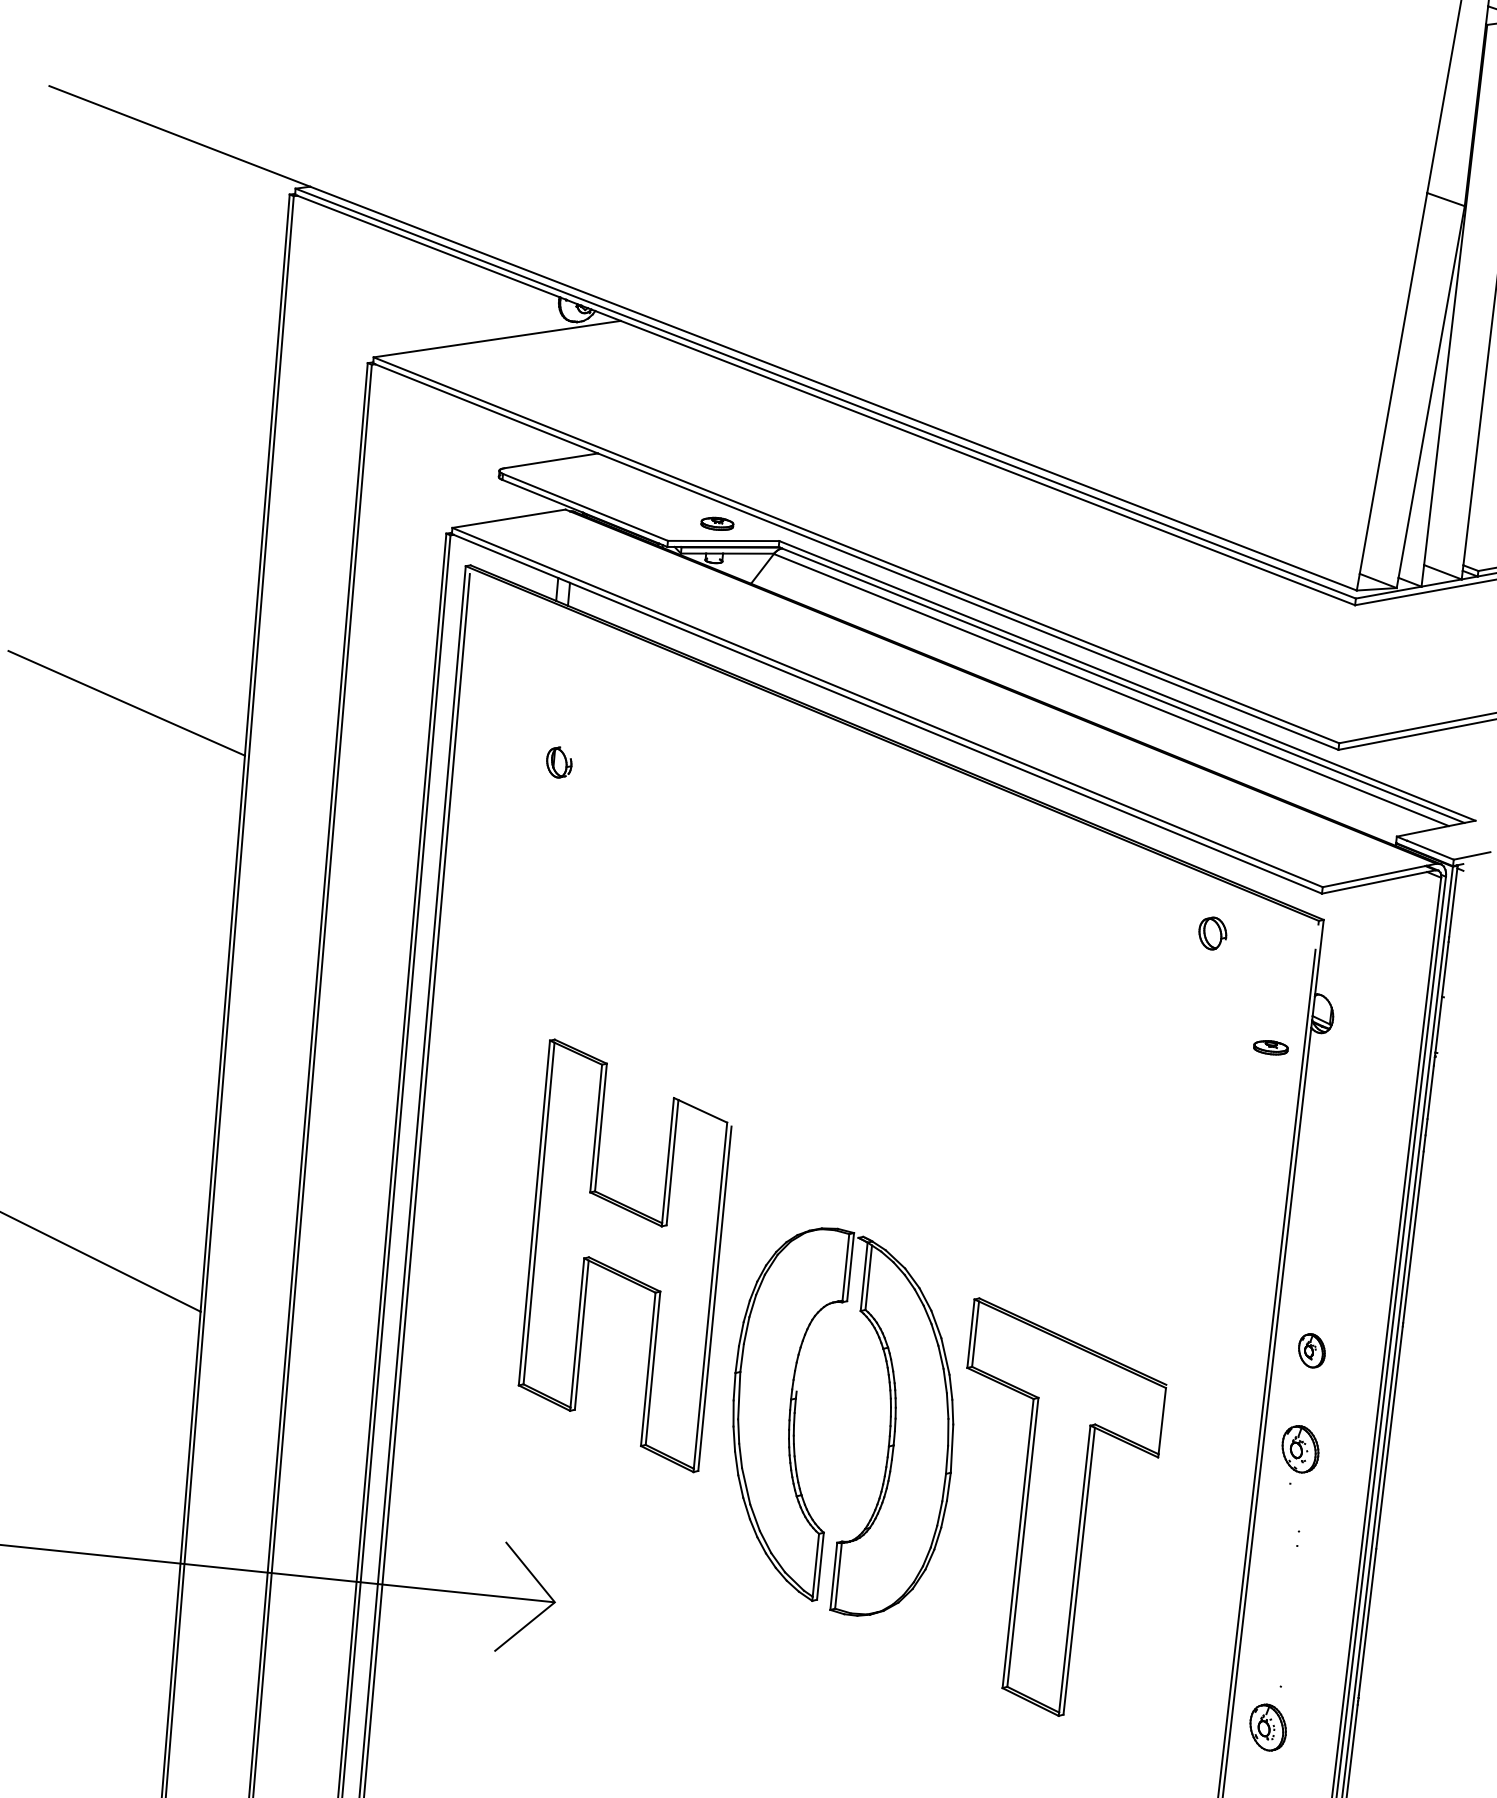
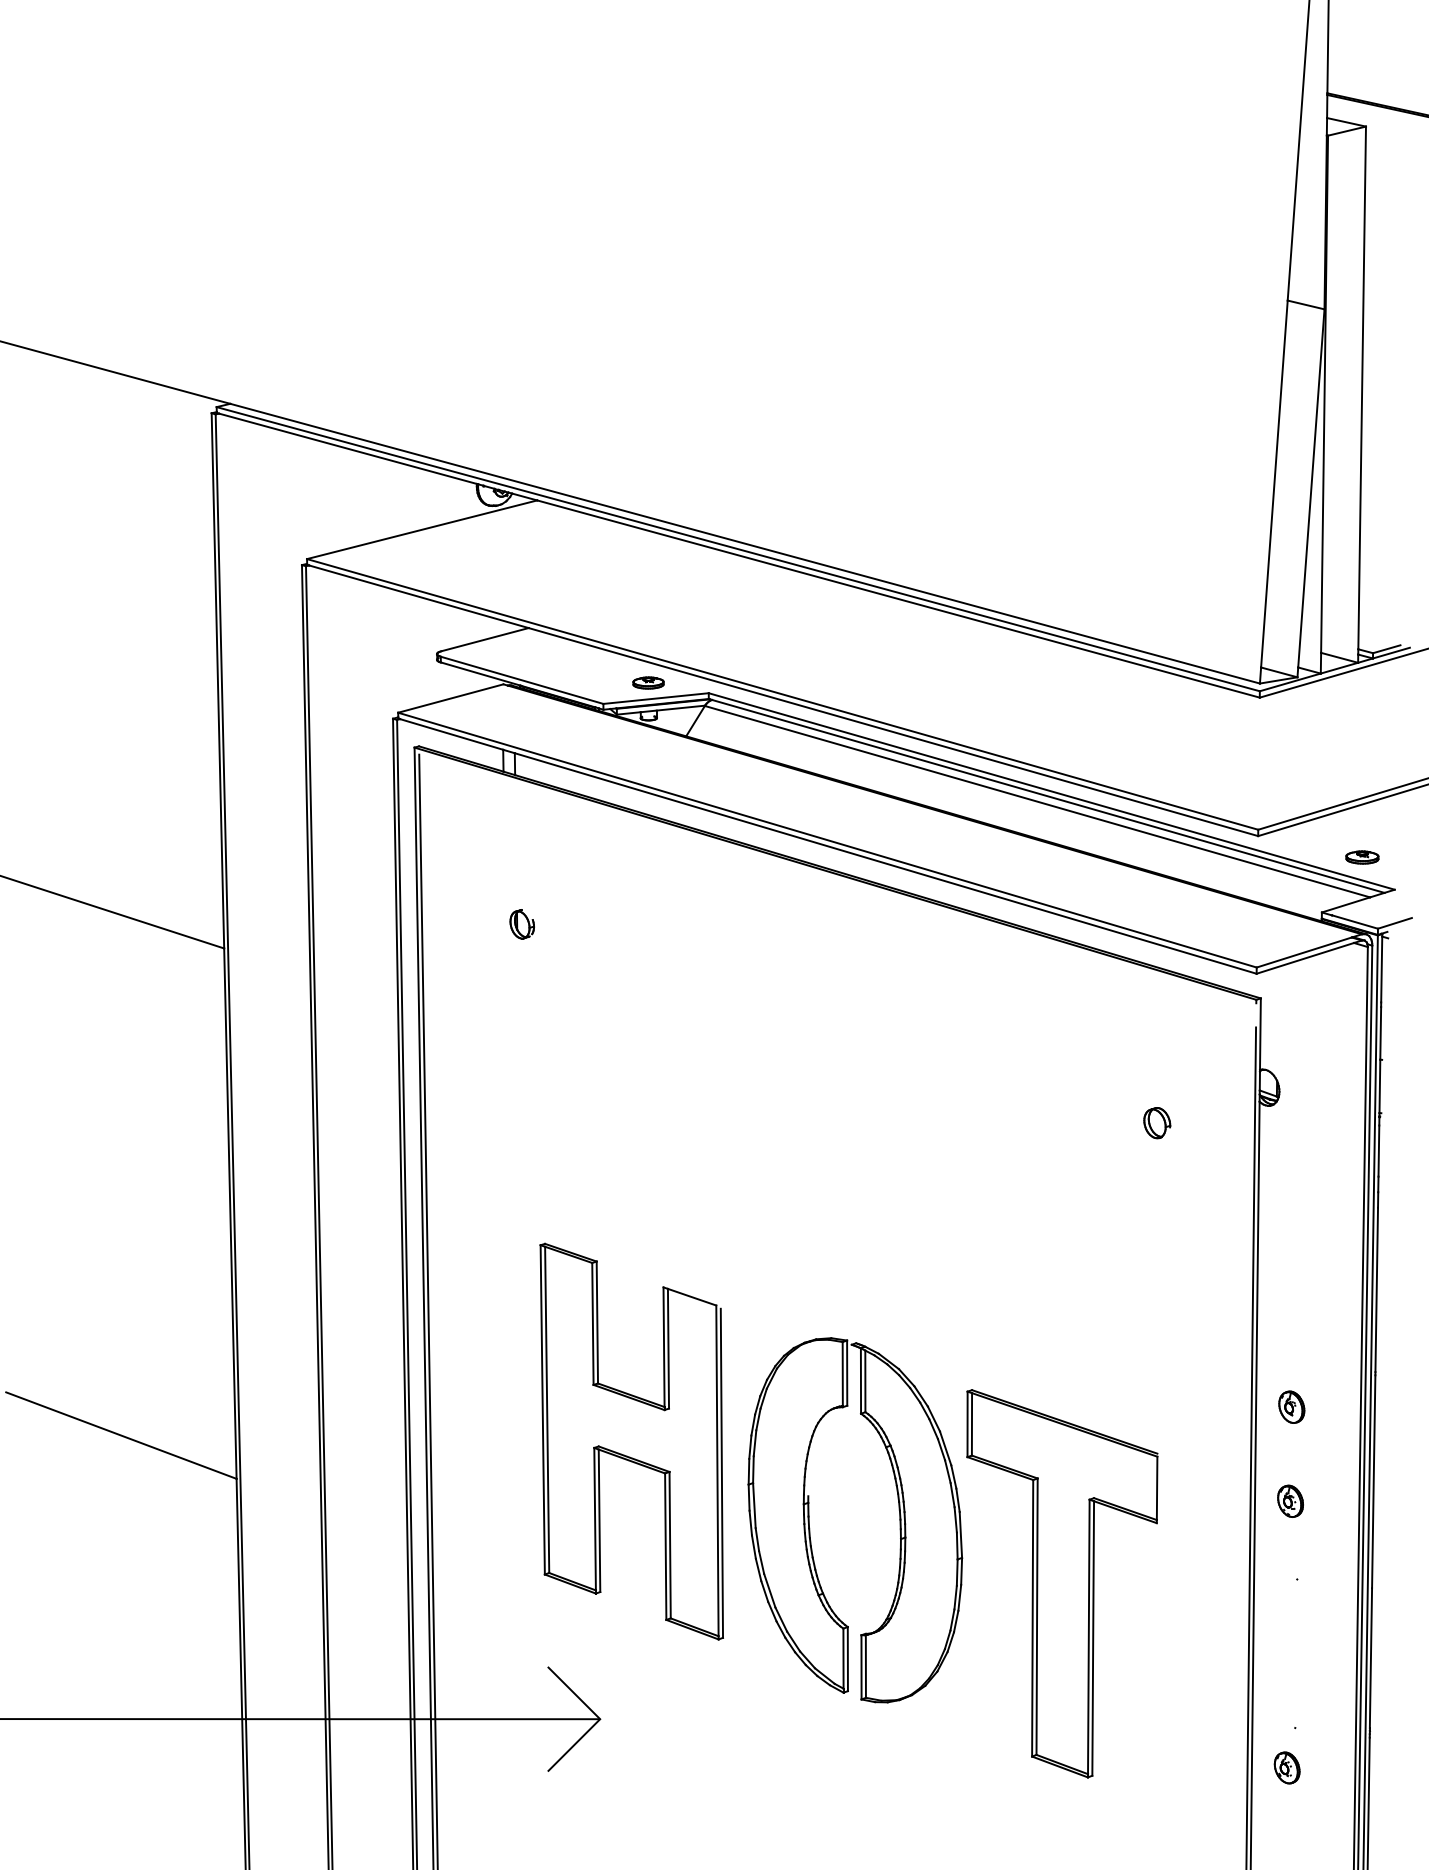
part: (1213, 933) -> (1157, 1123), moved
part: (1271, 1047) -> (1362, 857), moved
part: (623, 1255) -> (631, 1441), moved
part: (1300, 1448) -> (1290, 1500), size x0.71
part: (1267, 1727) -> (1286, 1767), size x0.71

